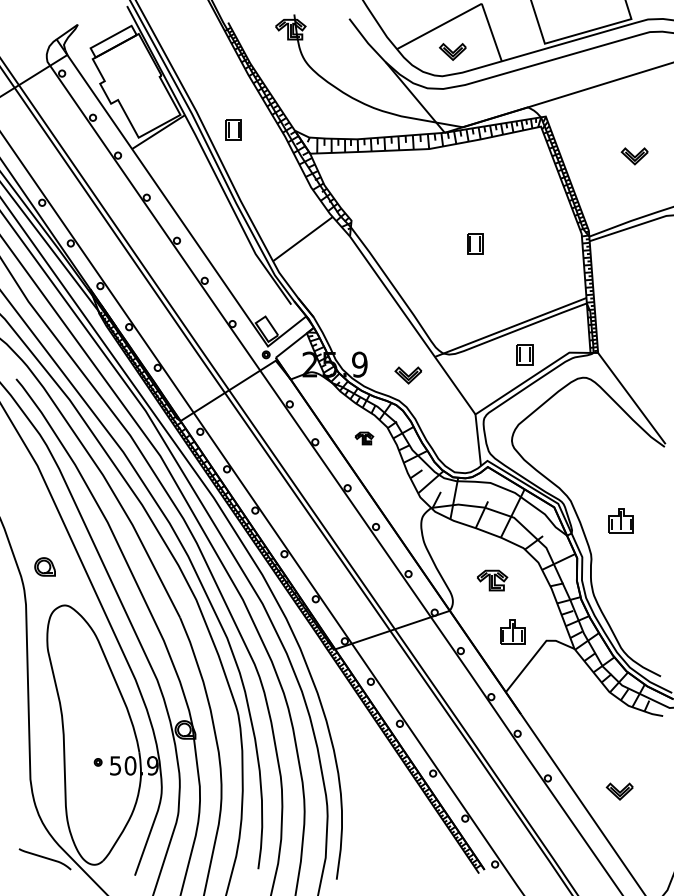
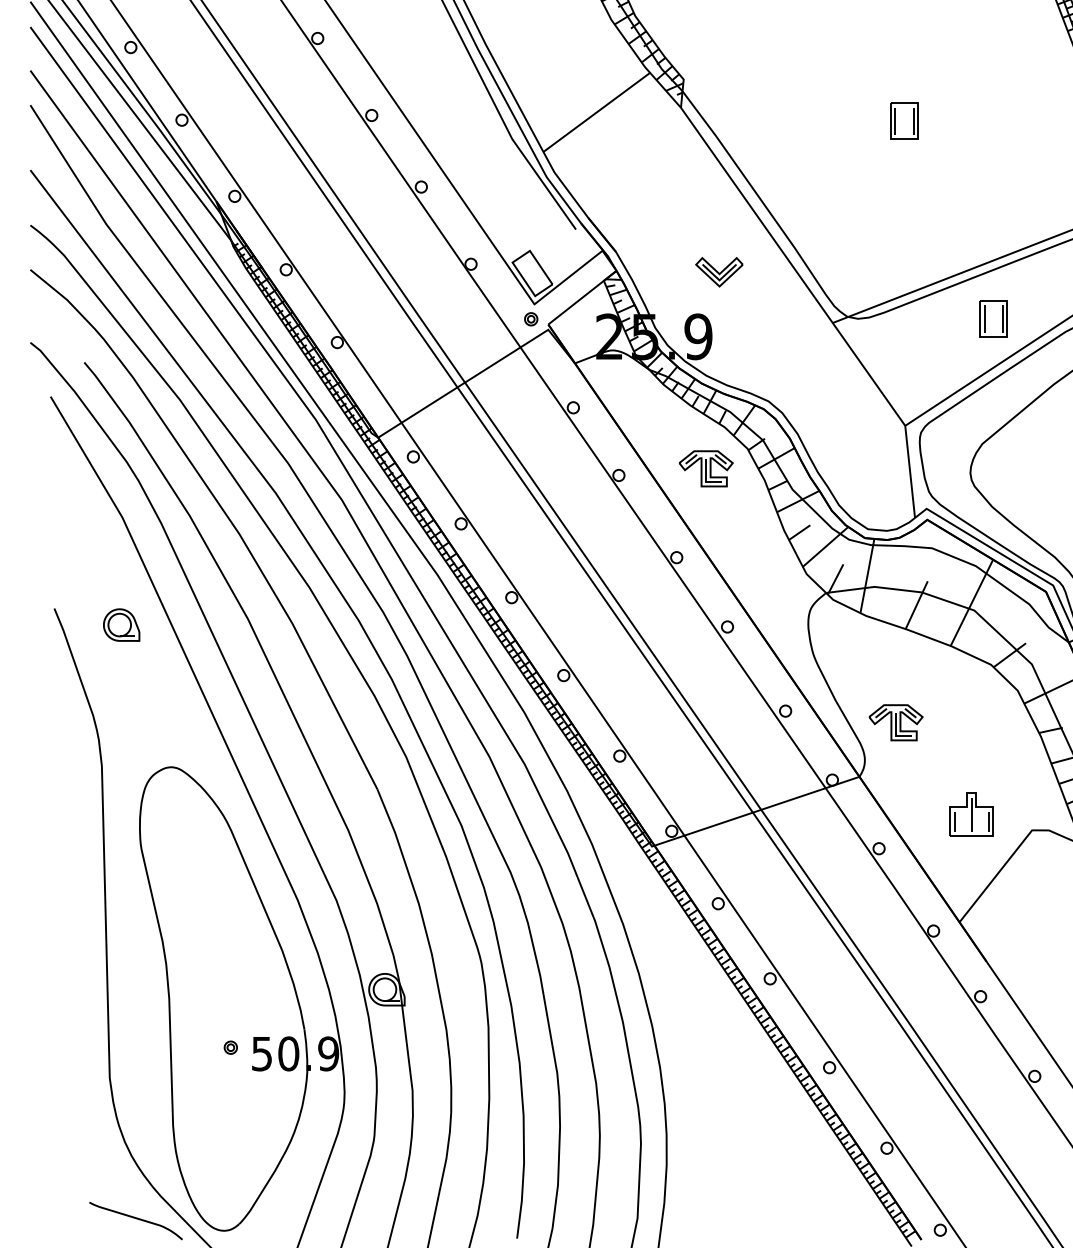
part: (408, 375) -> (719, 272), moved
part: (364, 438) -> (706, 468), size x1.67
part: (44, 566) -> (120, 624), moved
part: (492, 580) -> (896, 722), moved

